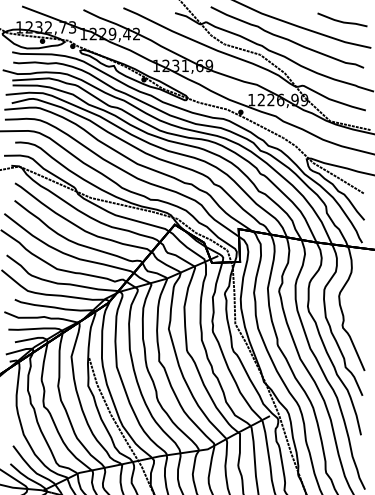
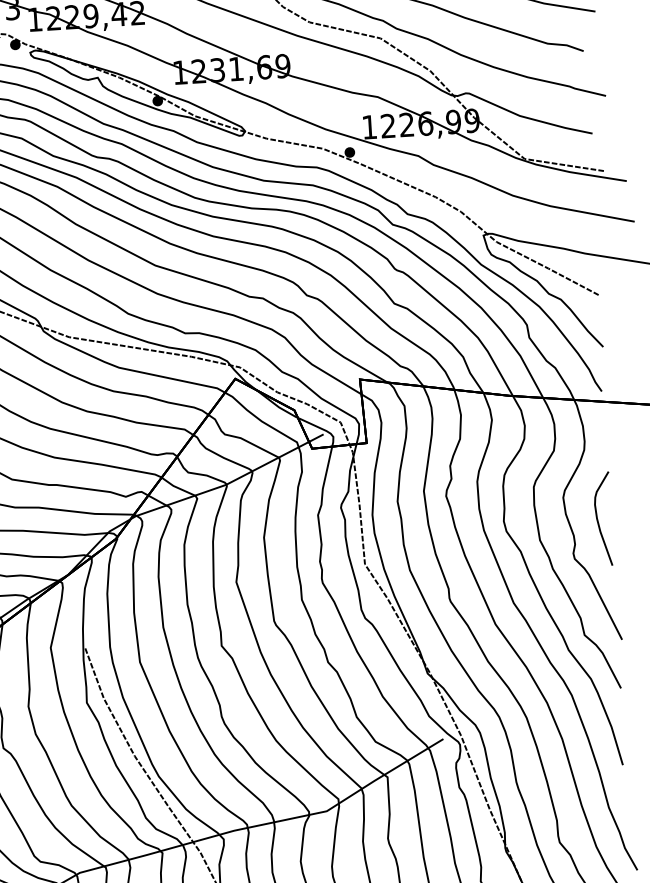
curve: (356, 308) -> (598, 519), added

